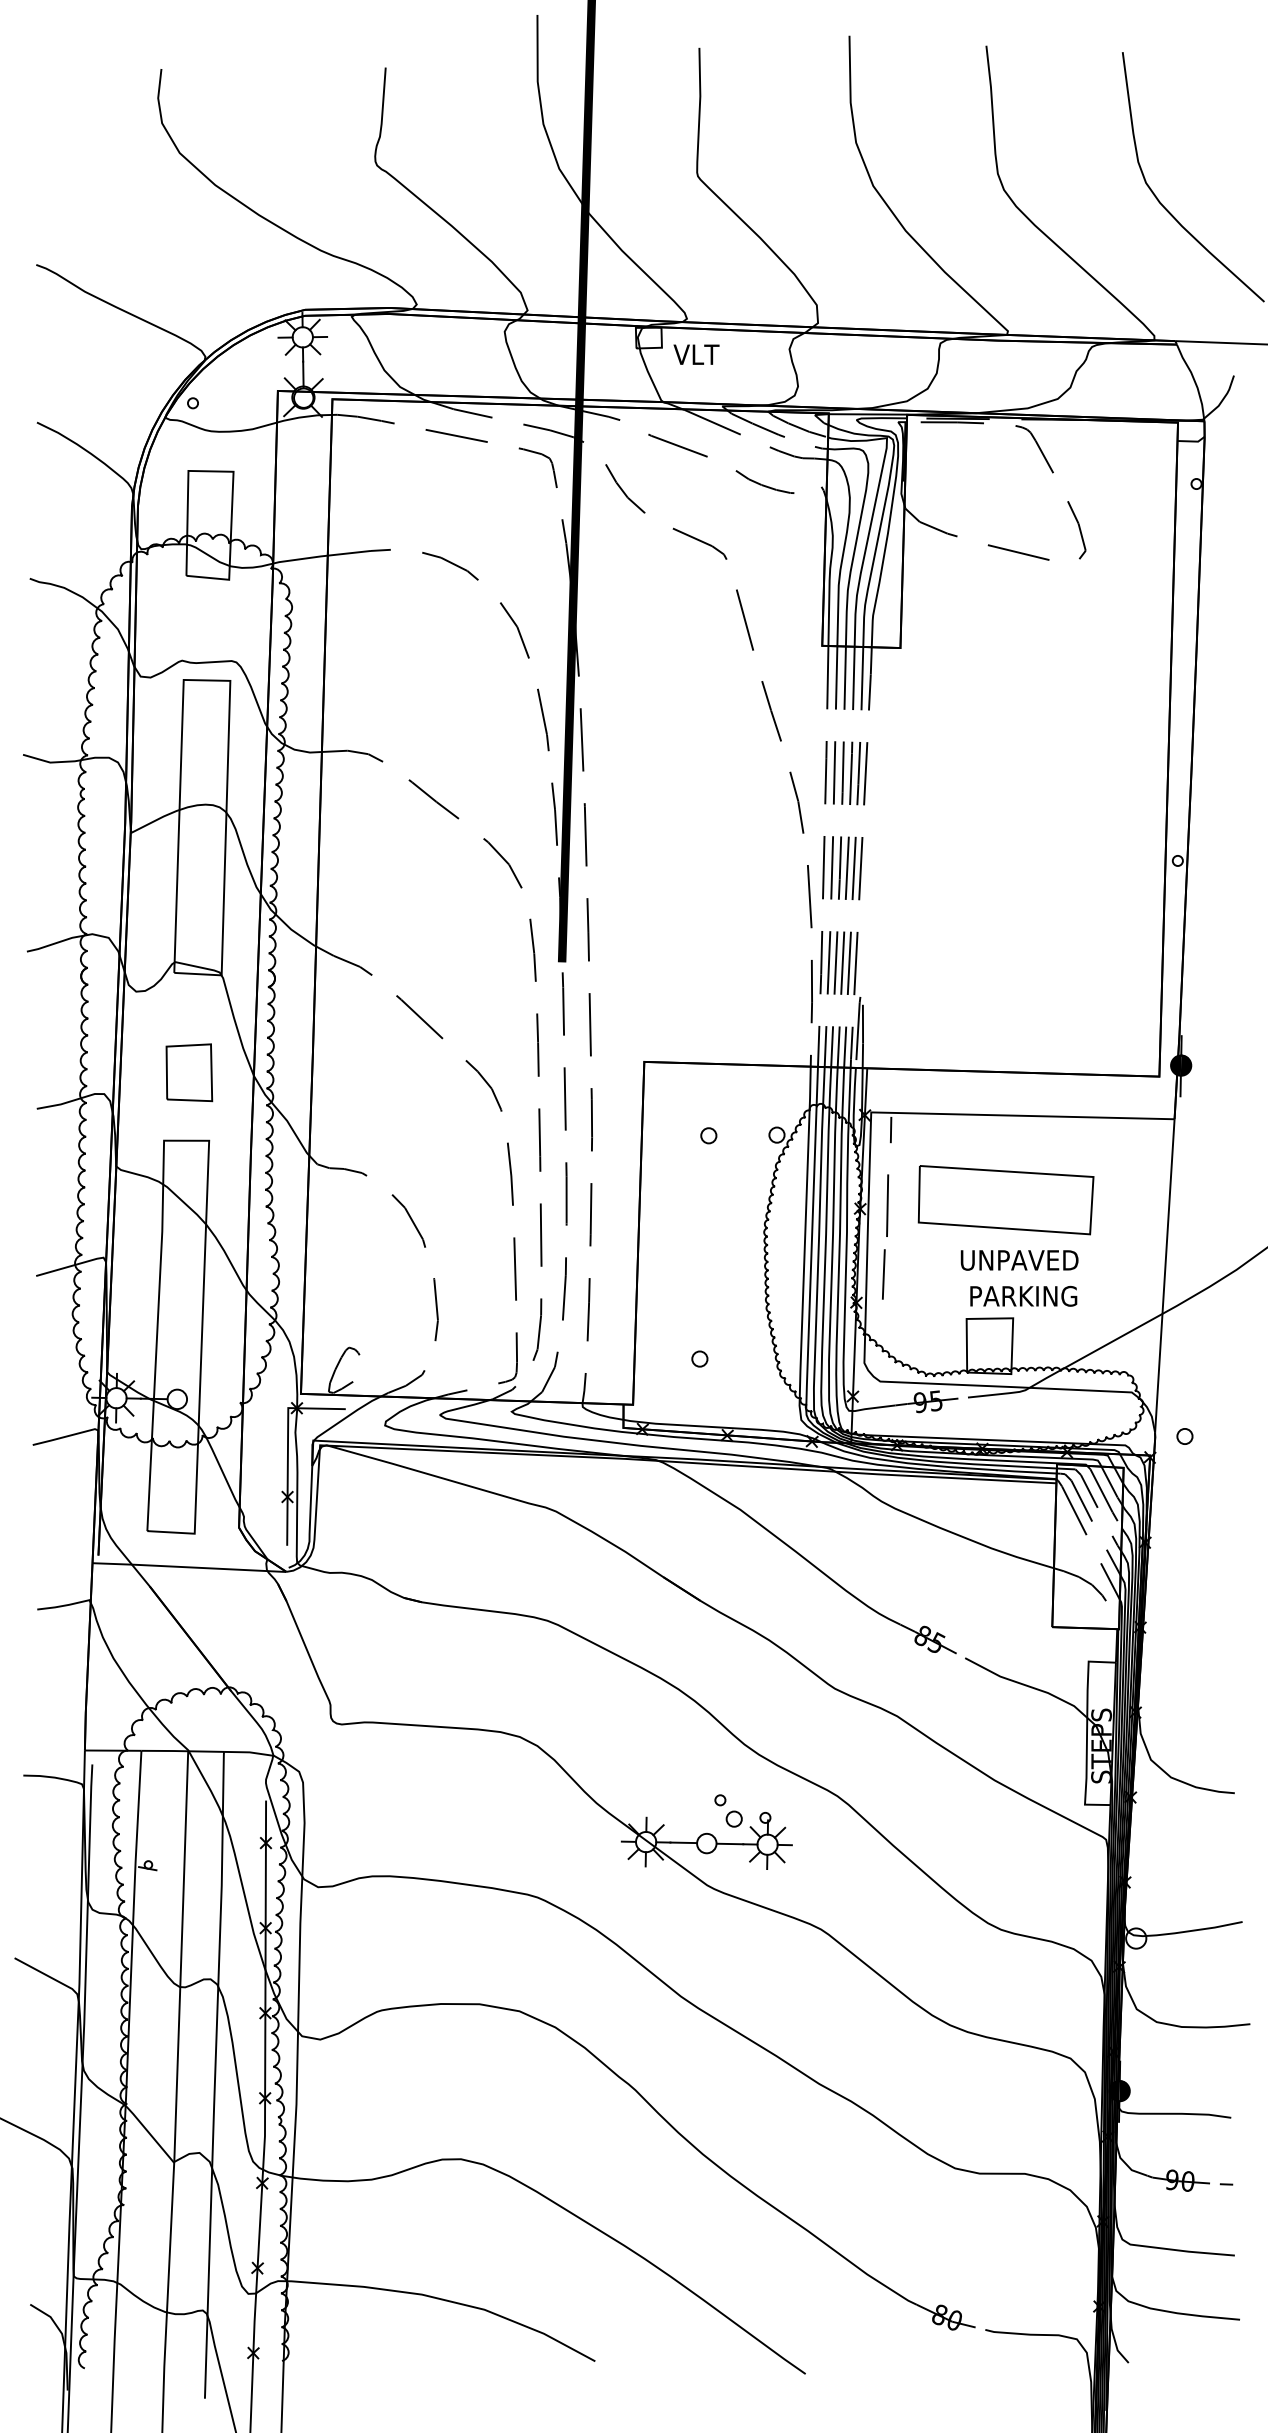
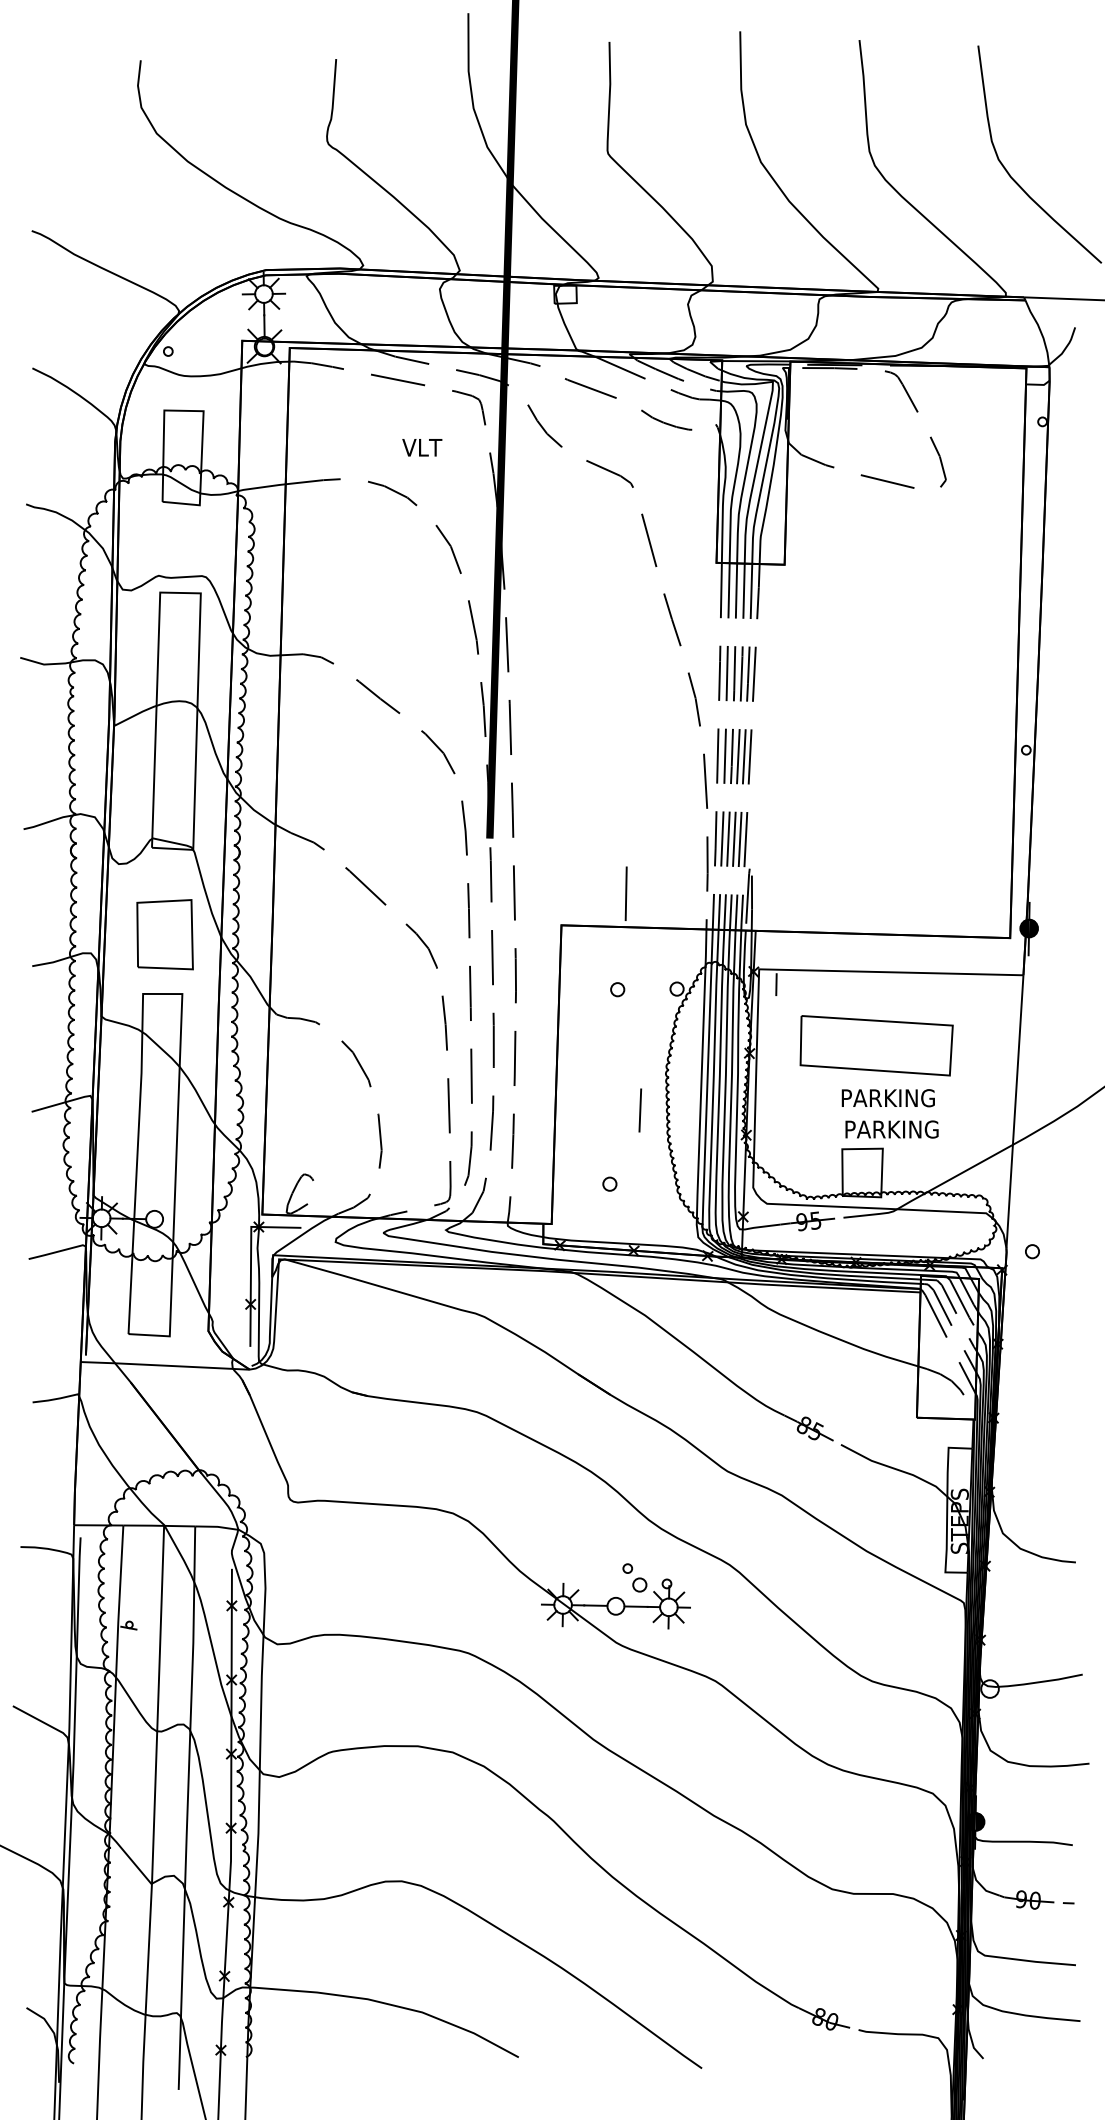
text: (696, 354) -> (422, 447), moved
part: (189, 1072) -> (165, 934), size x1.4
line: (887, 1205) -> (626, 893), moved
text: (1019, 1259) -> (888, 1097), UNPAVED -> PARKING
line: (883, 1274) -> (640, 1110), moved

